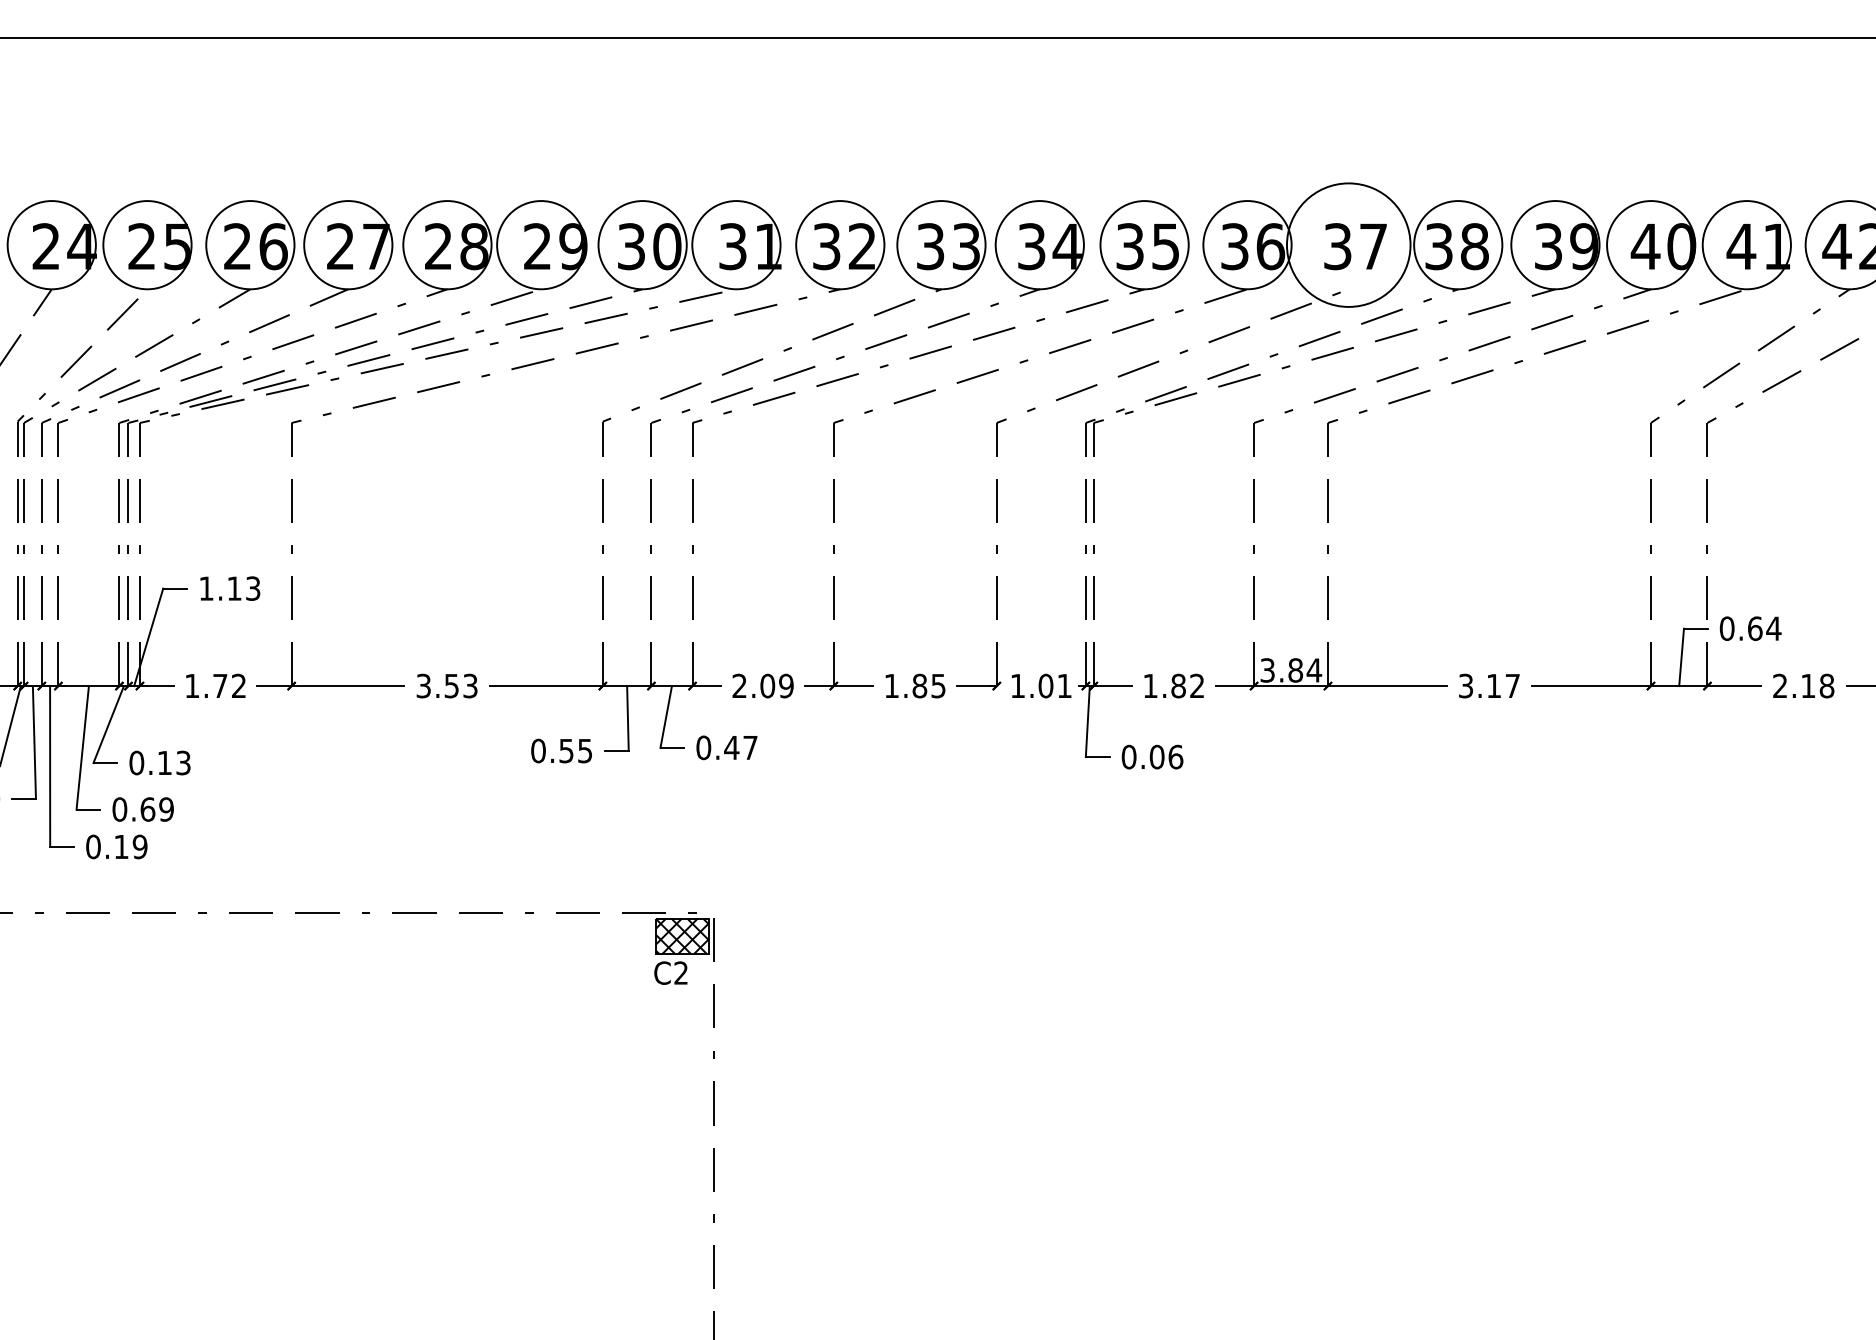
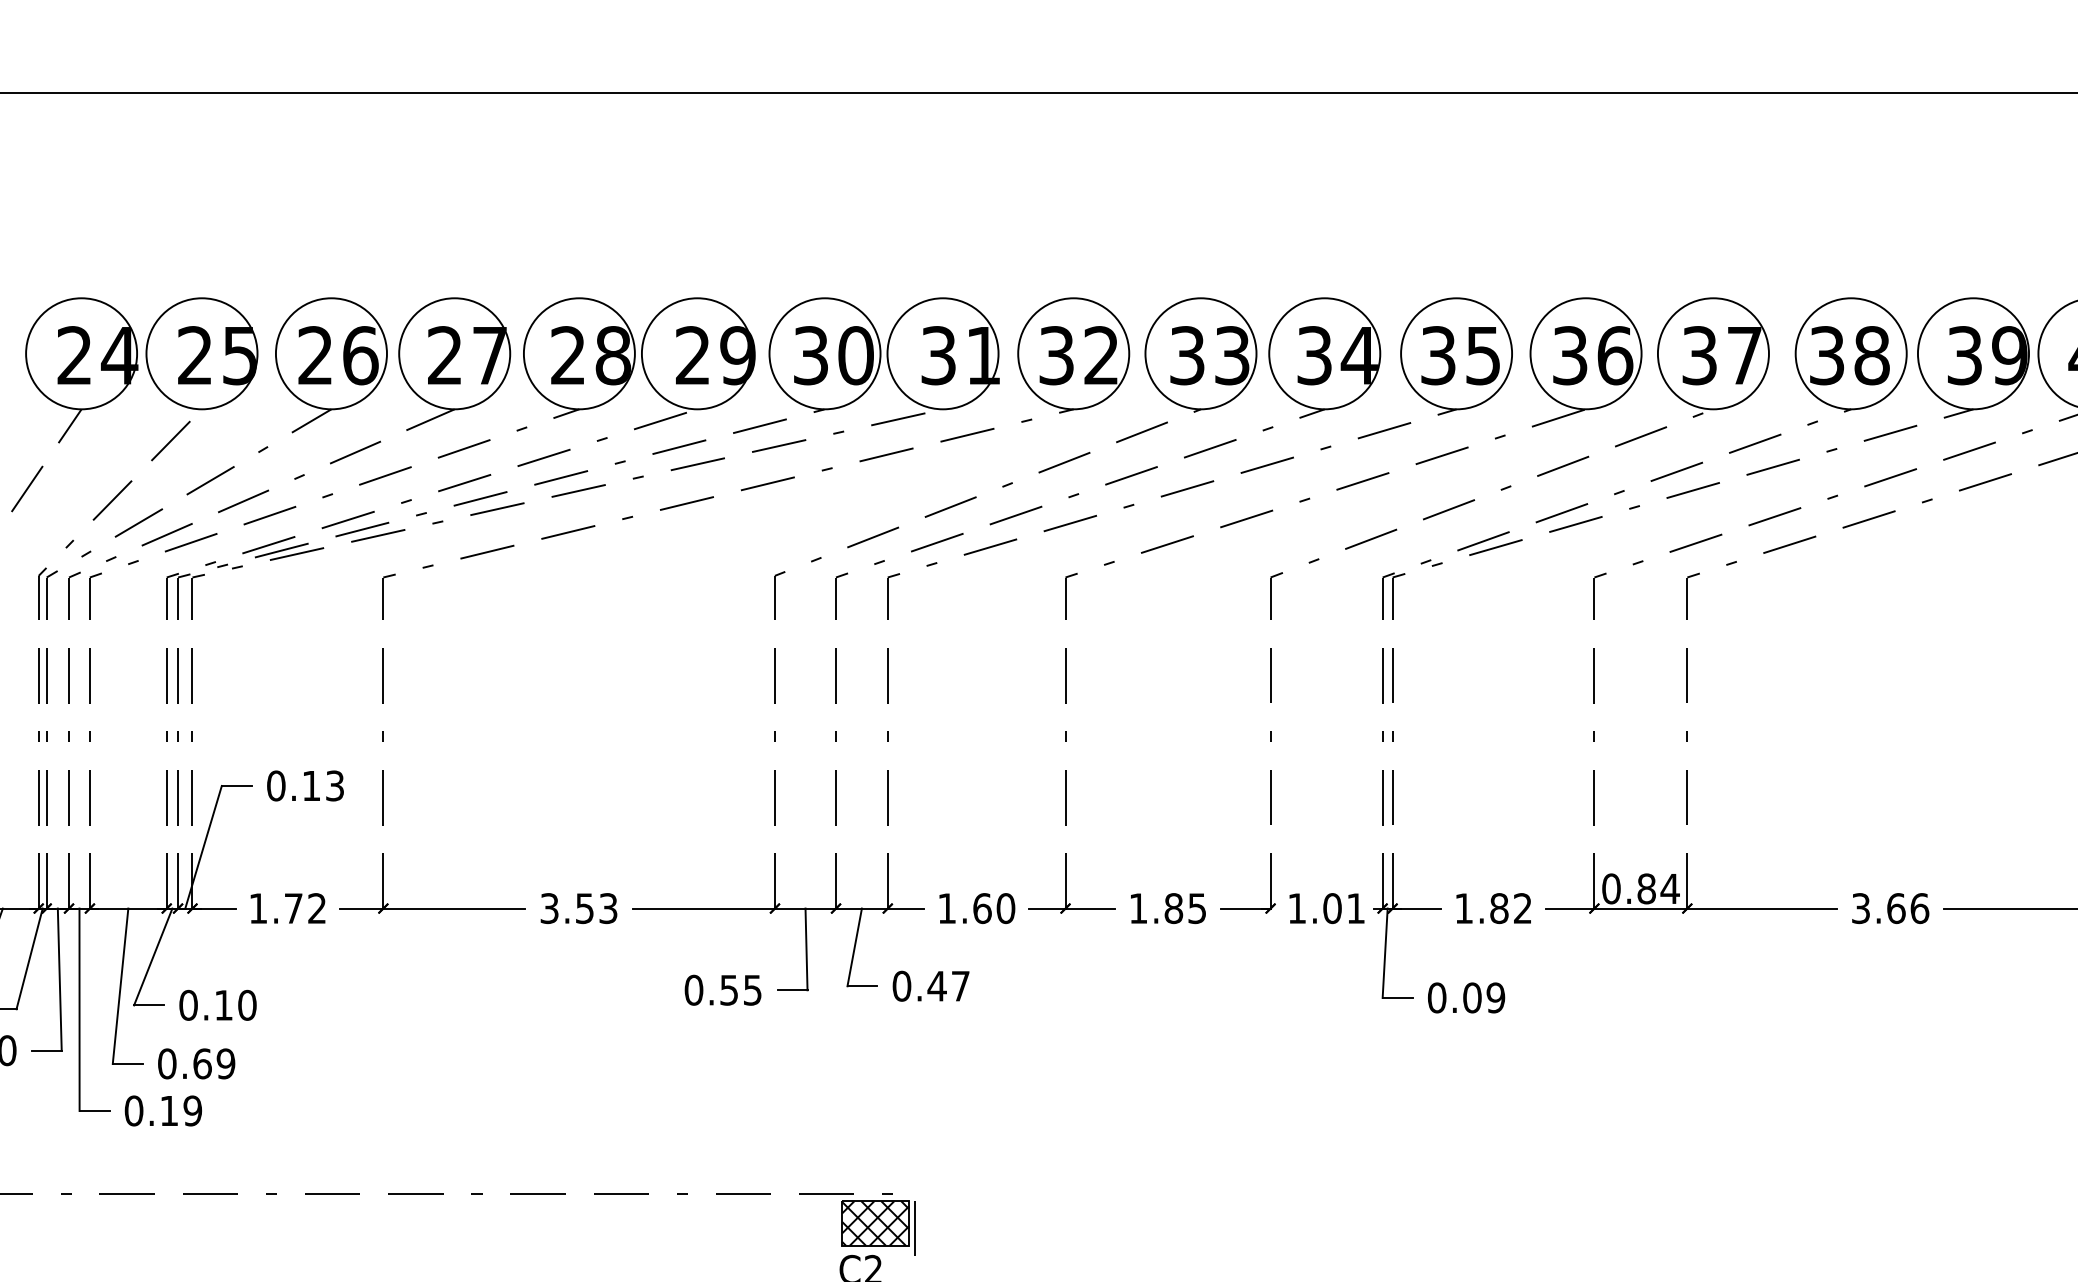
circle: (1348, 245) -> (1713, 354), size x0.71
text: (206, 588) -> (276, 785), 1.13 -> 0.13
text: (1267, 670) -> (1611, 888), 3.84 -> 0.84
text: (762, 685) -> (975, 907), 2.09 -> 1.60
text: (1503, 685) -> (1908, 907), 3.17 -> 3.66
text: (1175, 756) -> (1495, 997), 0.06 -> 0.09
text: (183, 762) -> (247, 1004), 0.13 -> 0.10

